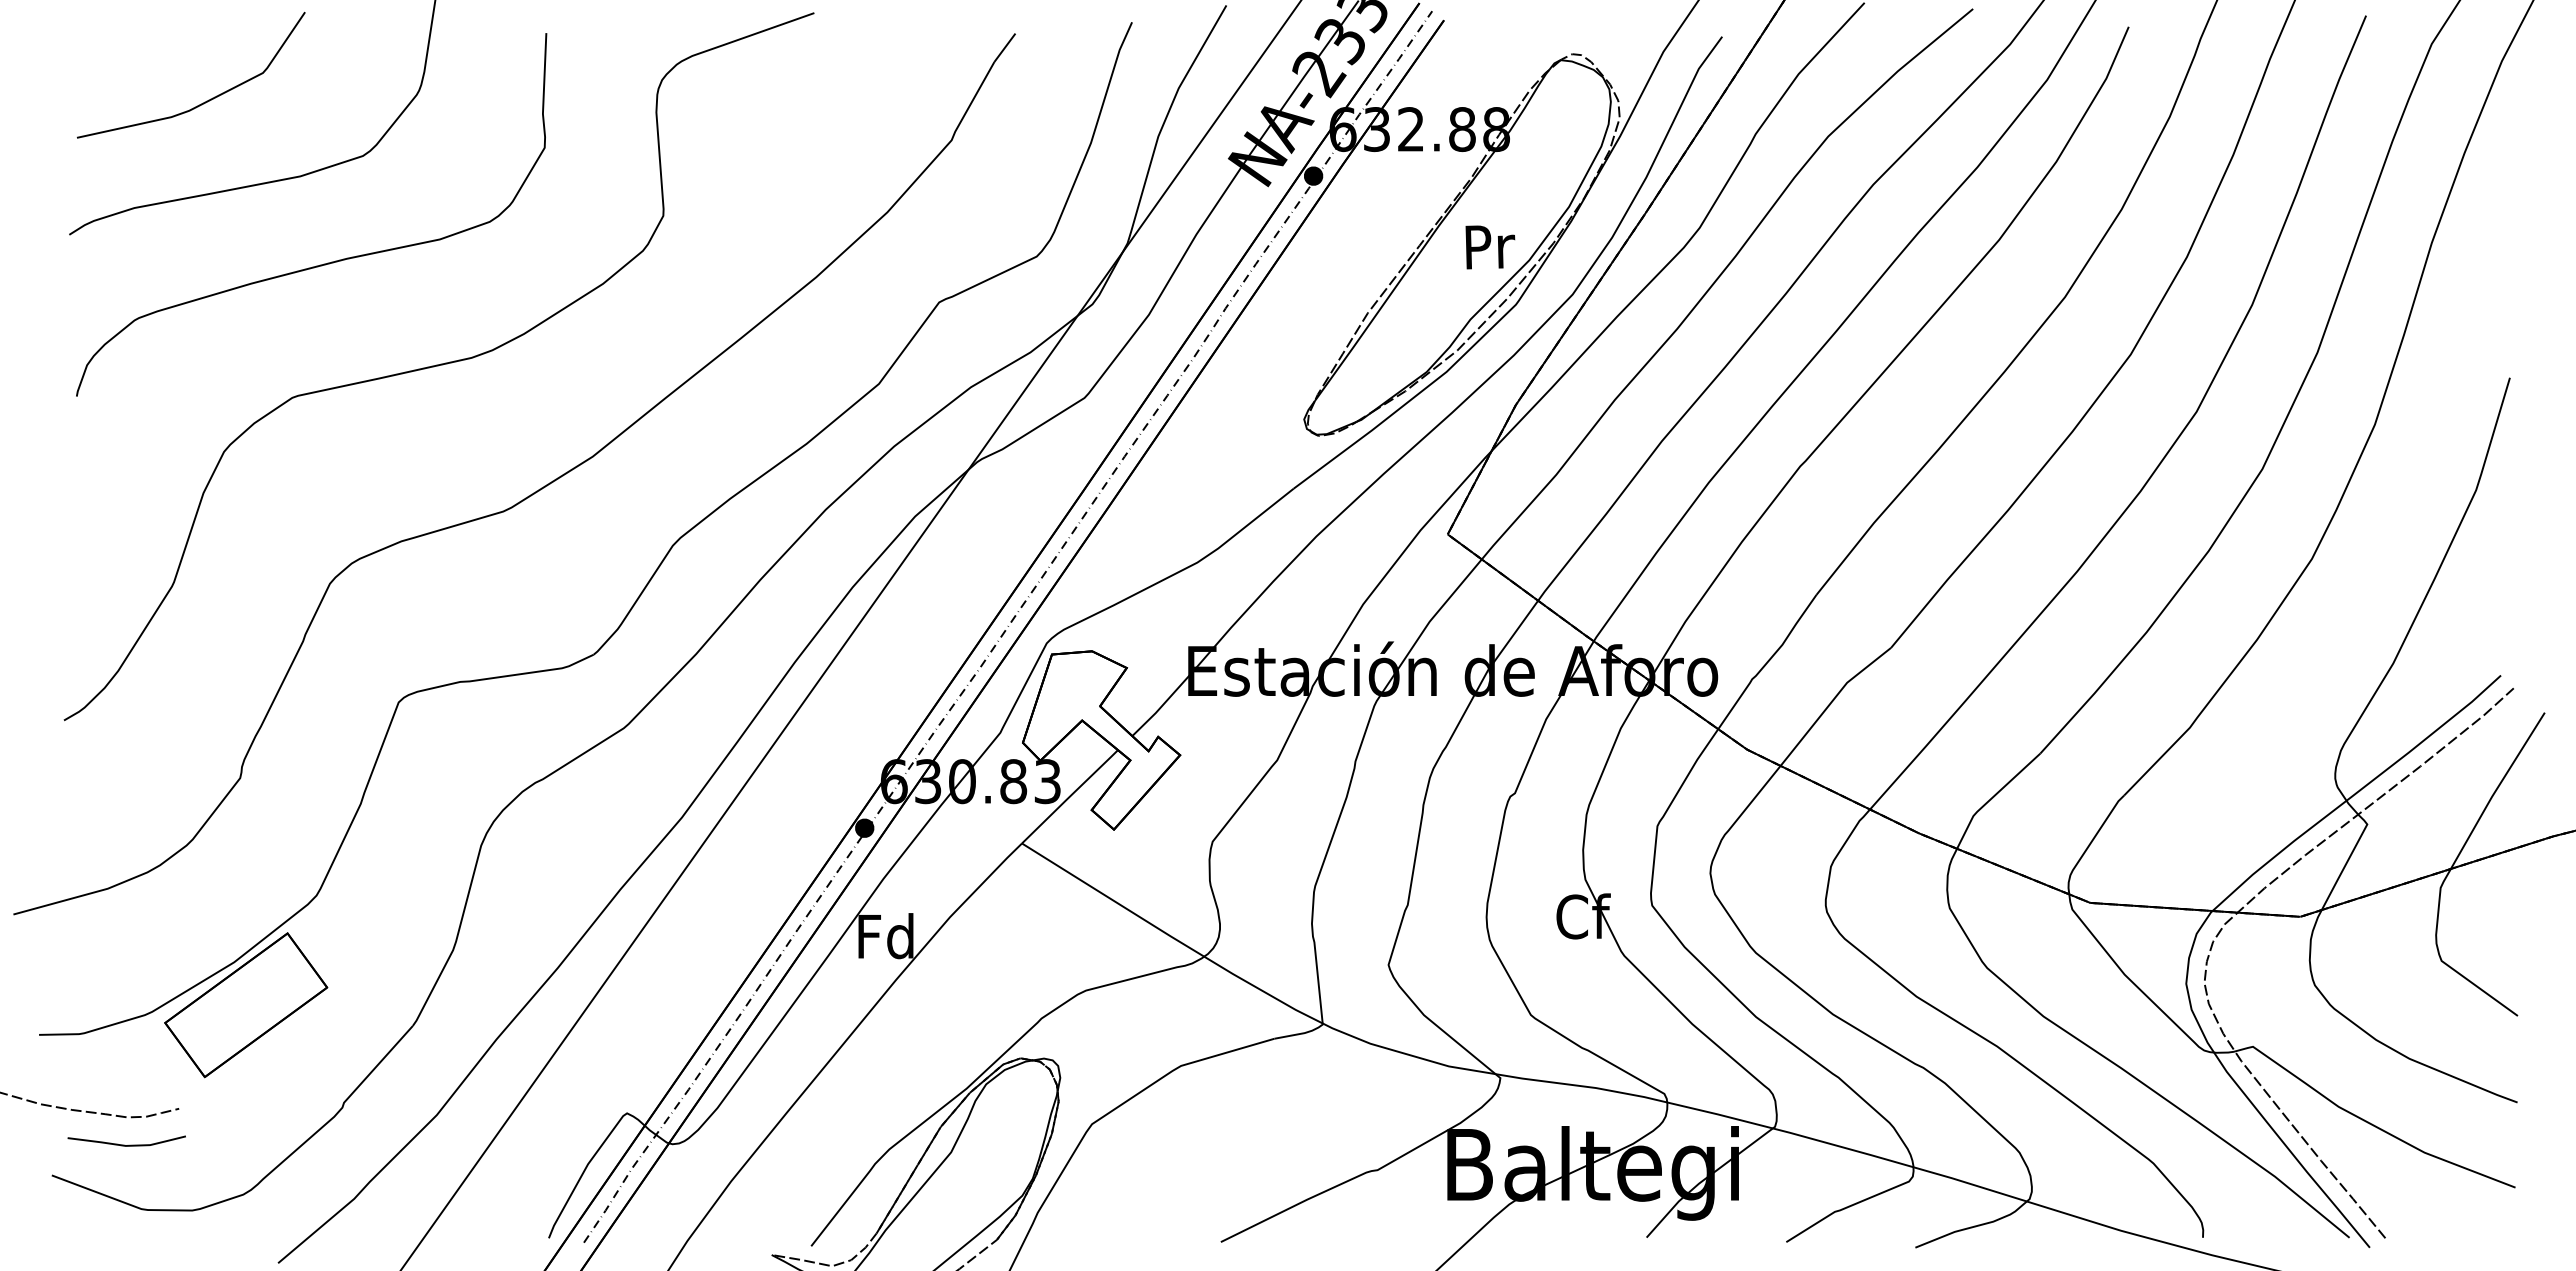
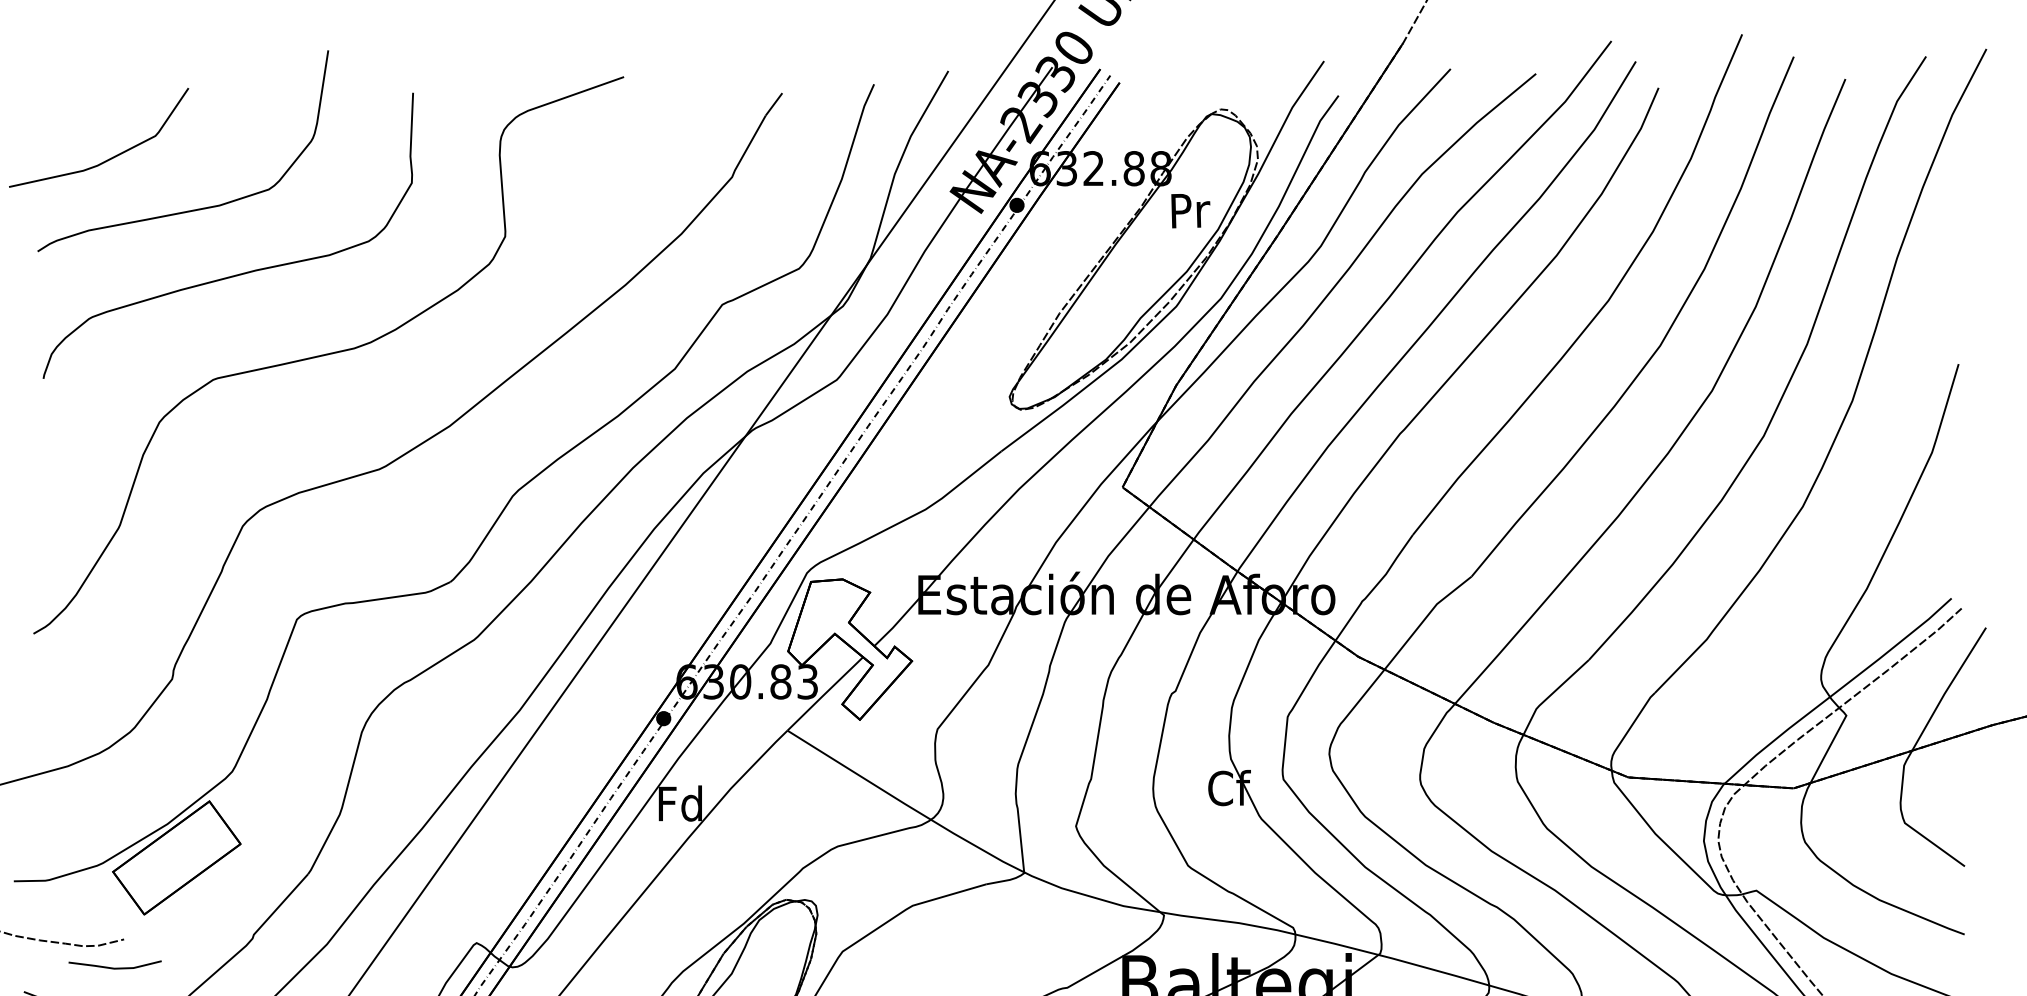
curve: (206, 100) -> (110, 157), moved
text: (1490, 247) -> (1190, 211), moved
curve: (124, 1144) -> (113, 967), moved

